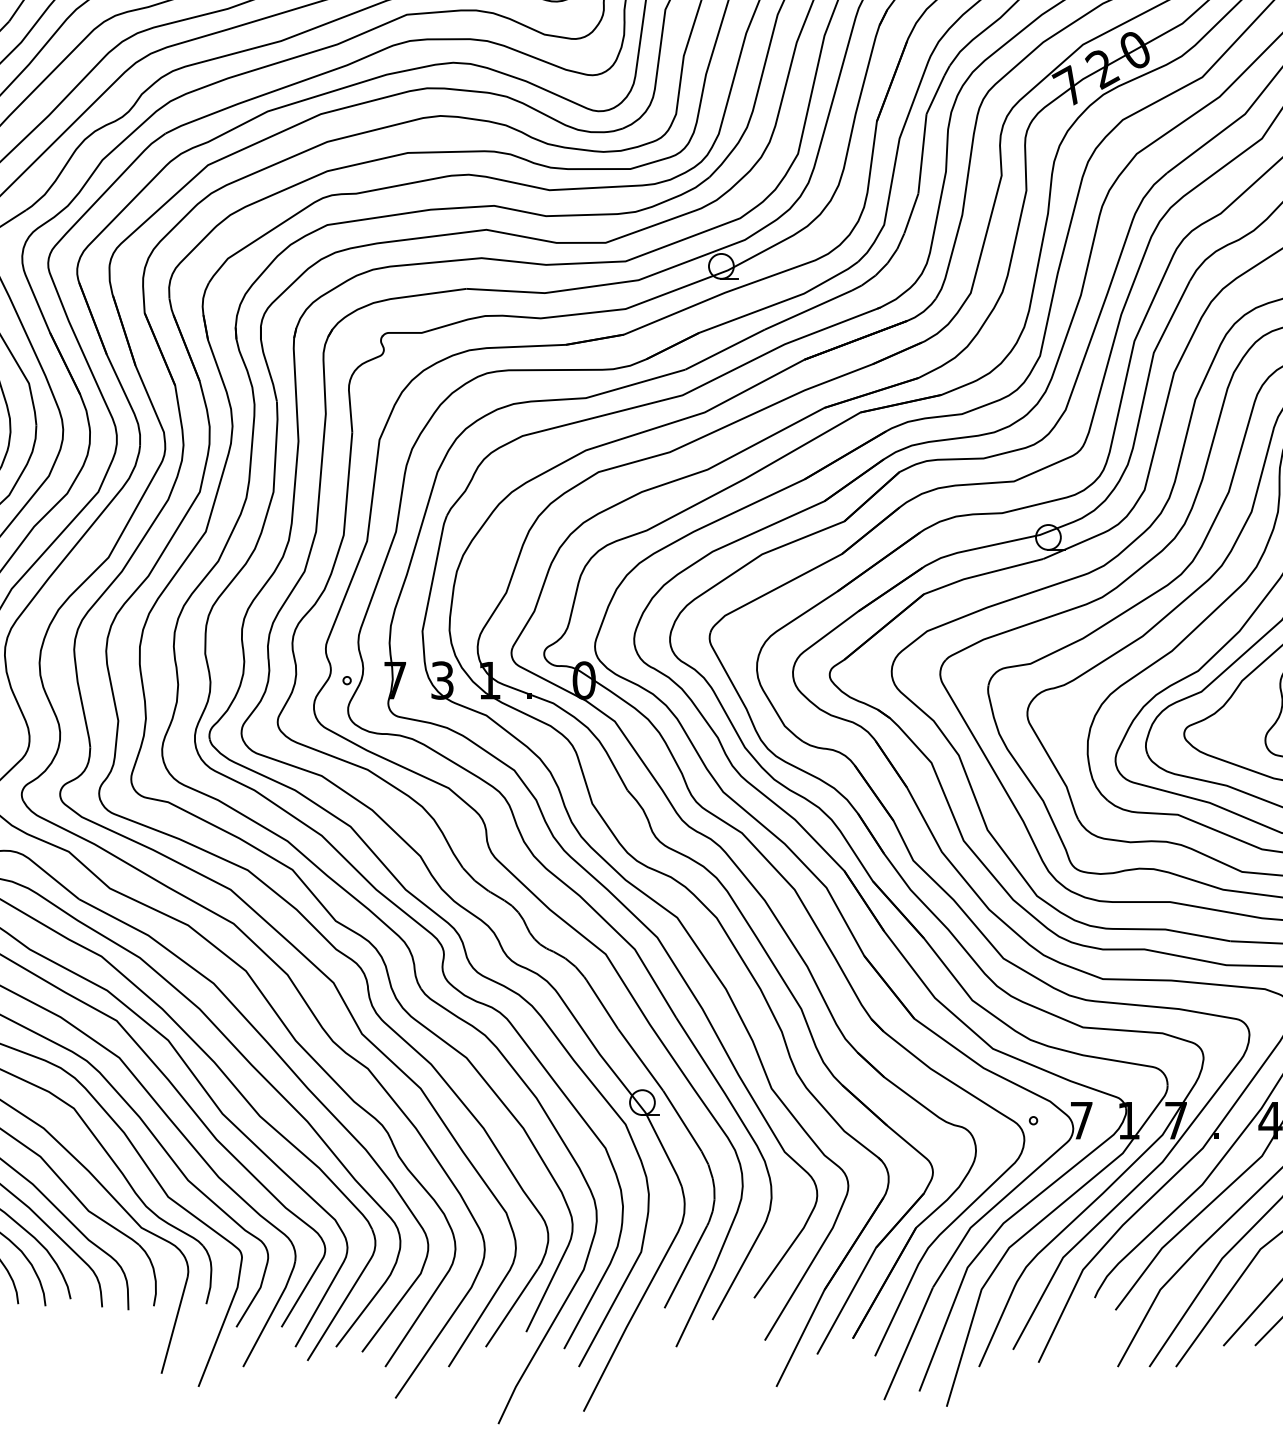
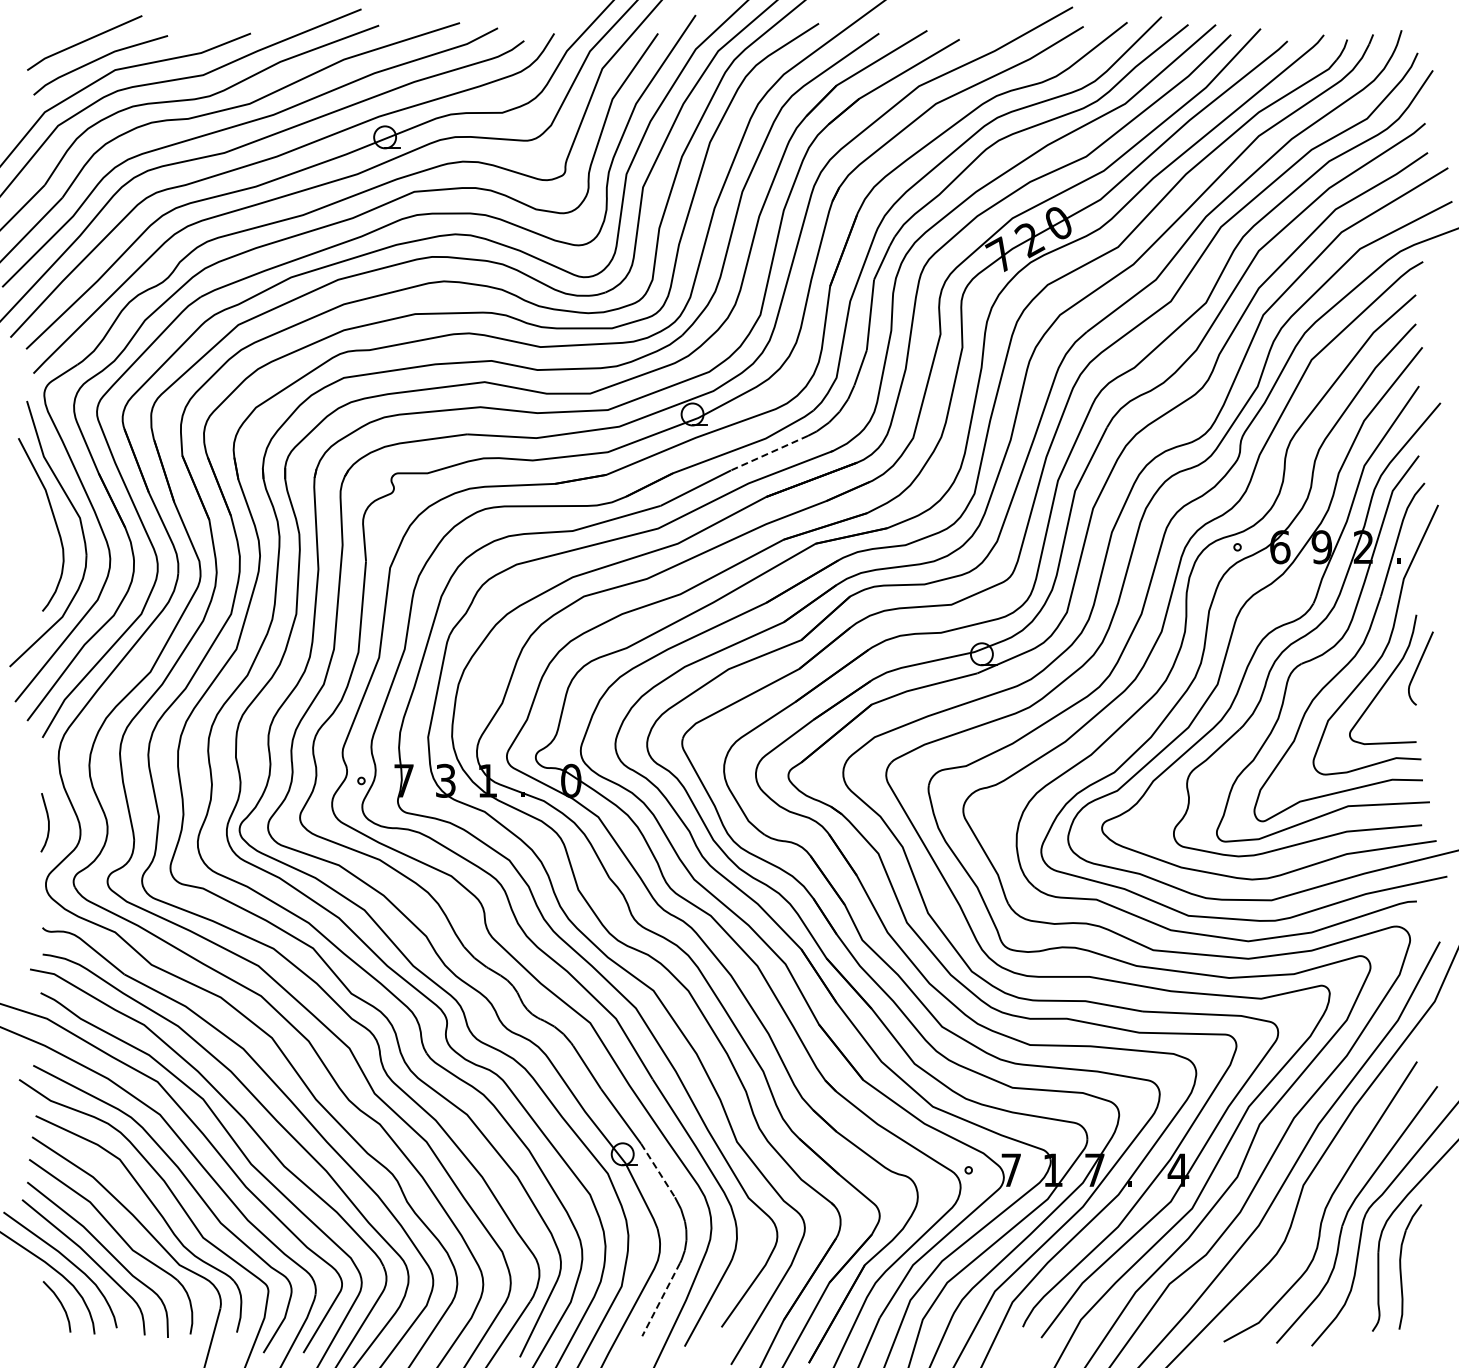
line: (808, 310) -> (769, 453), solid -> dashed
line: (682, 1120) -> (658, 1170), solid -> dashed
line: (685, 1267) -> (660, 1300), solid -> dashed

